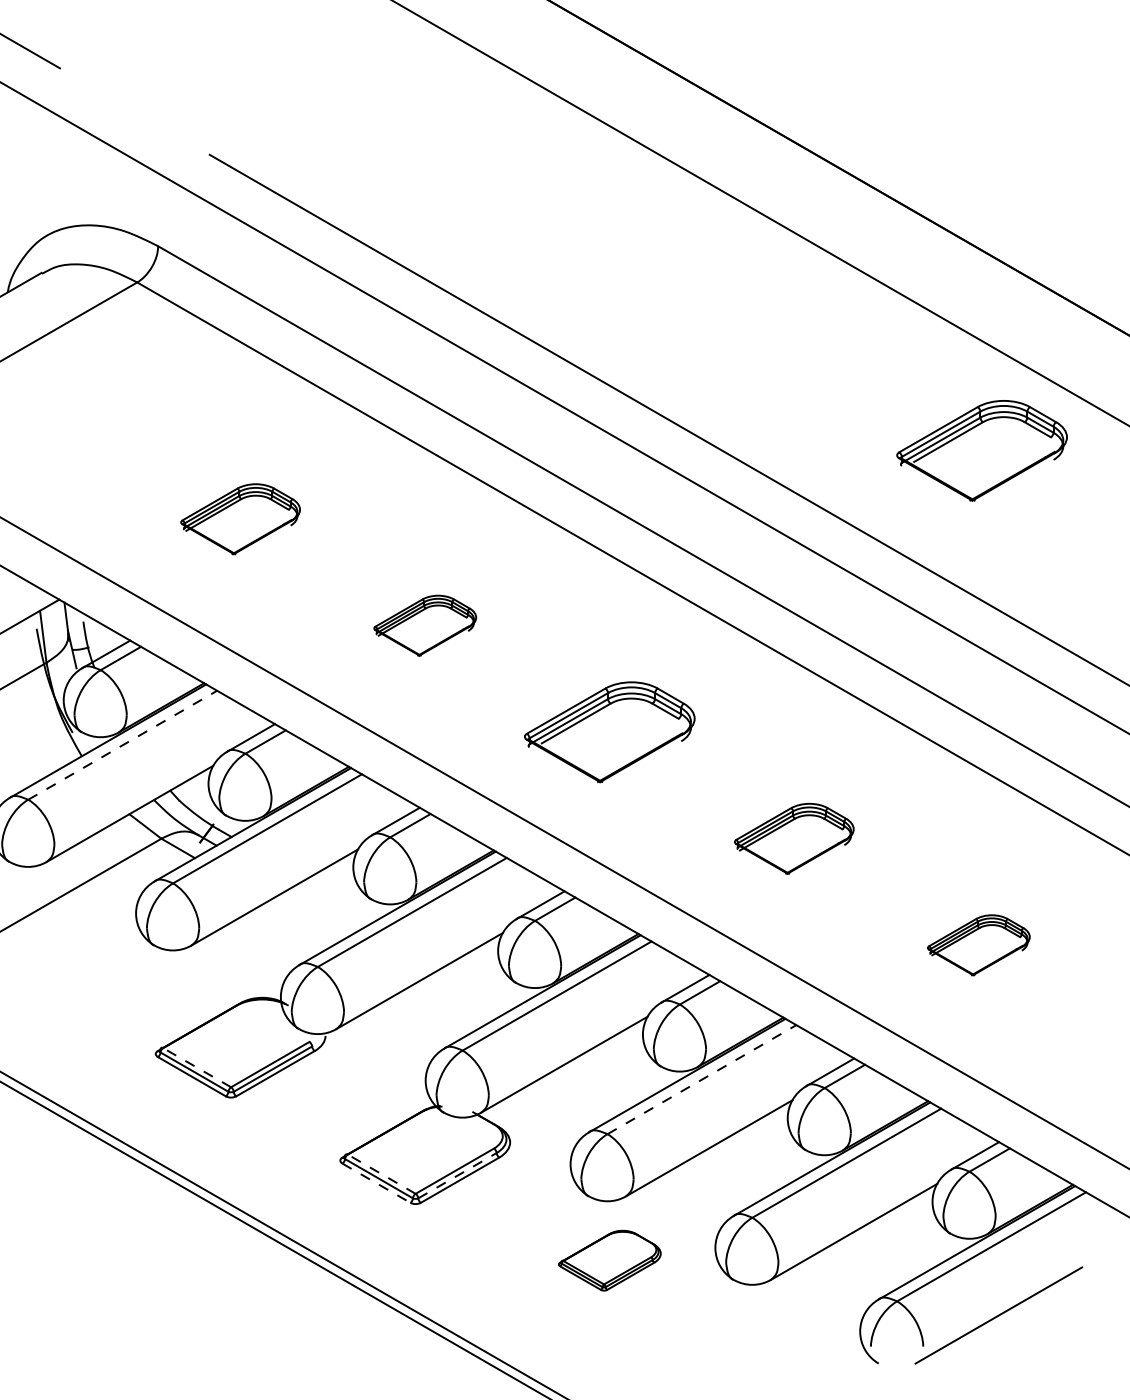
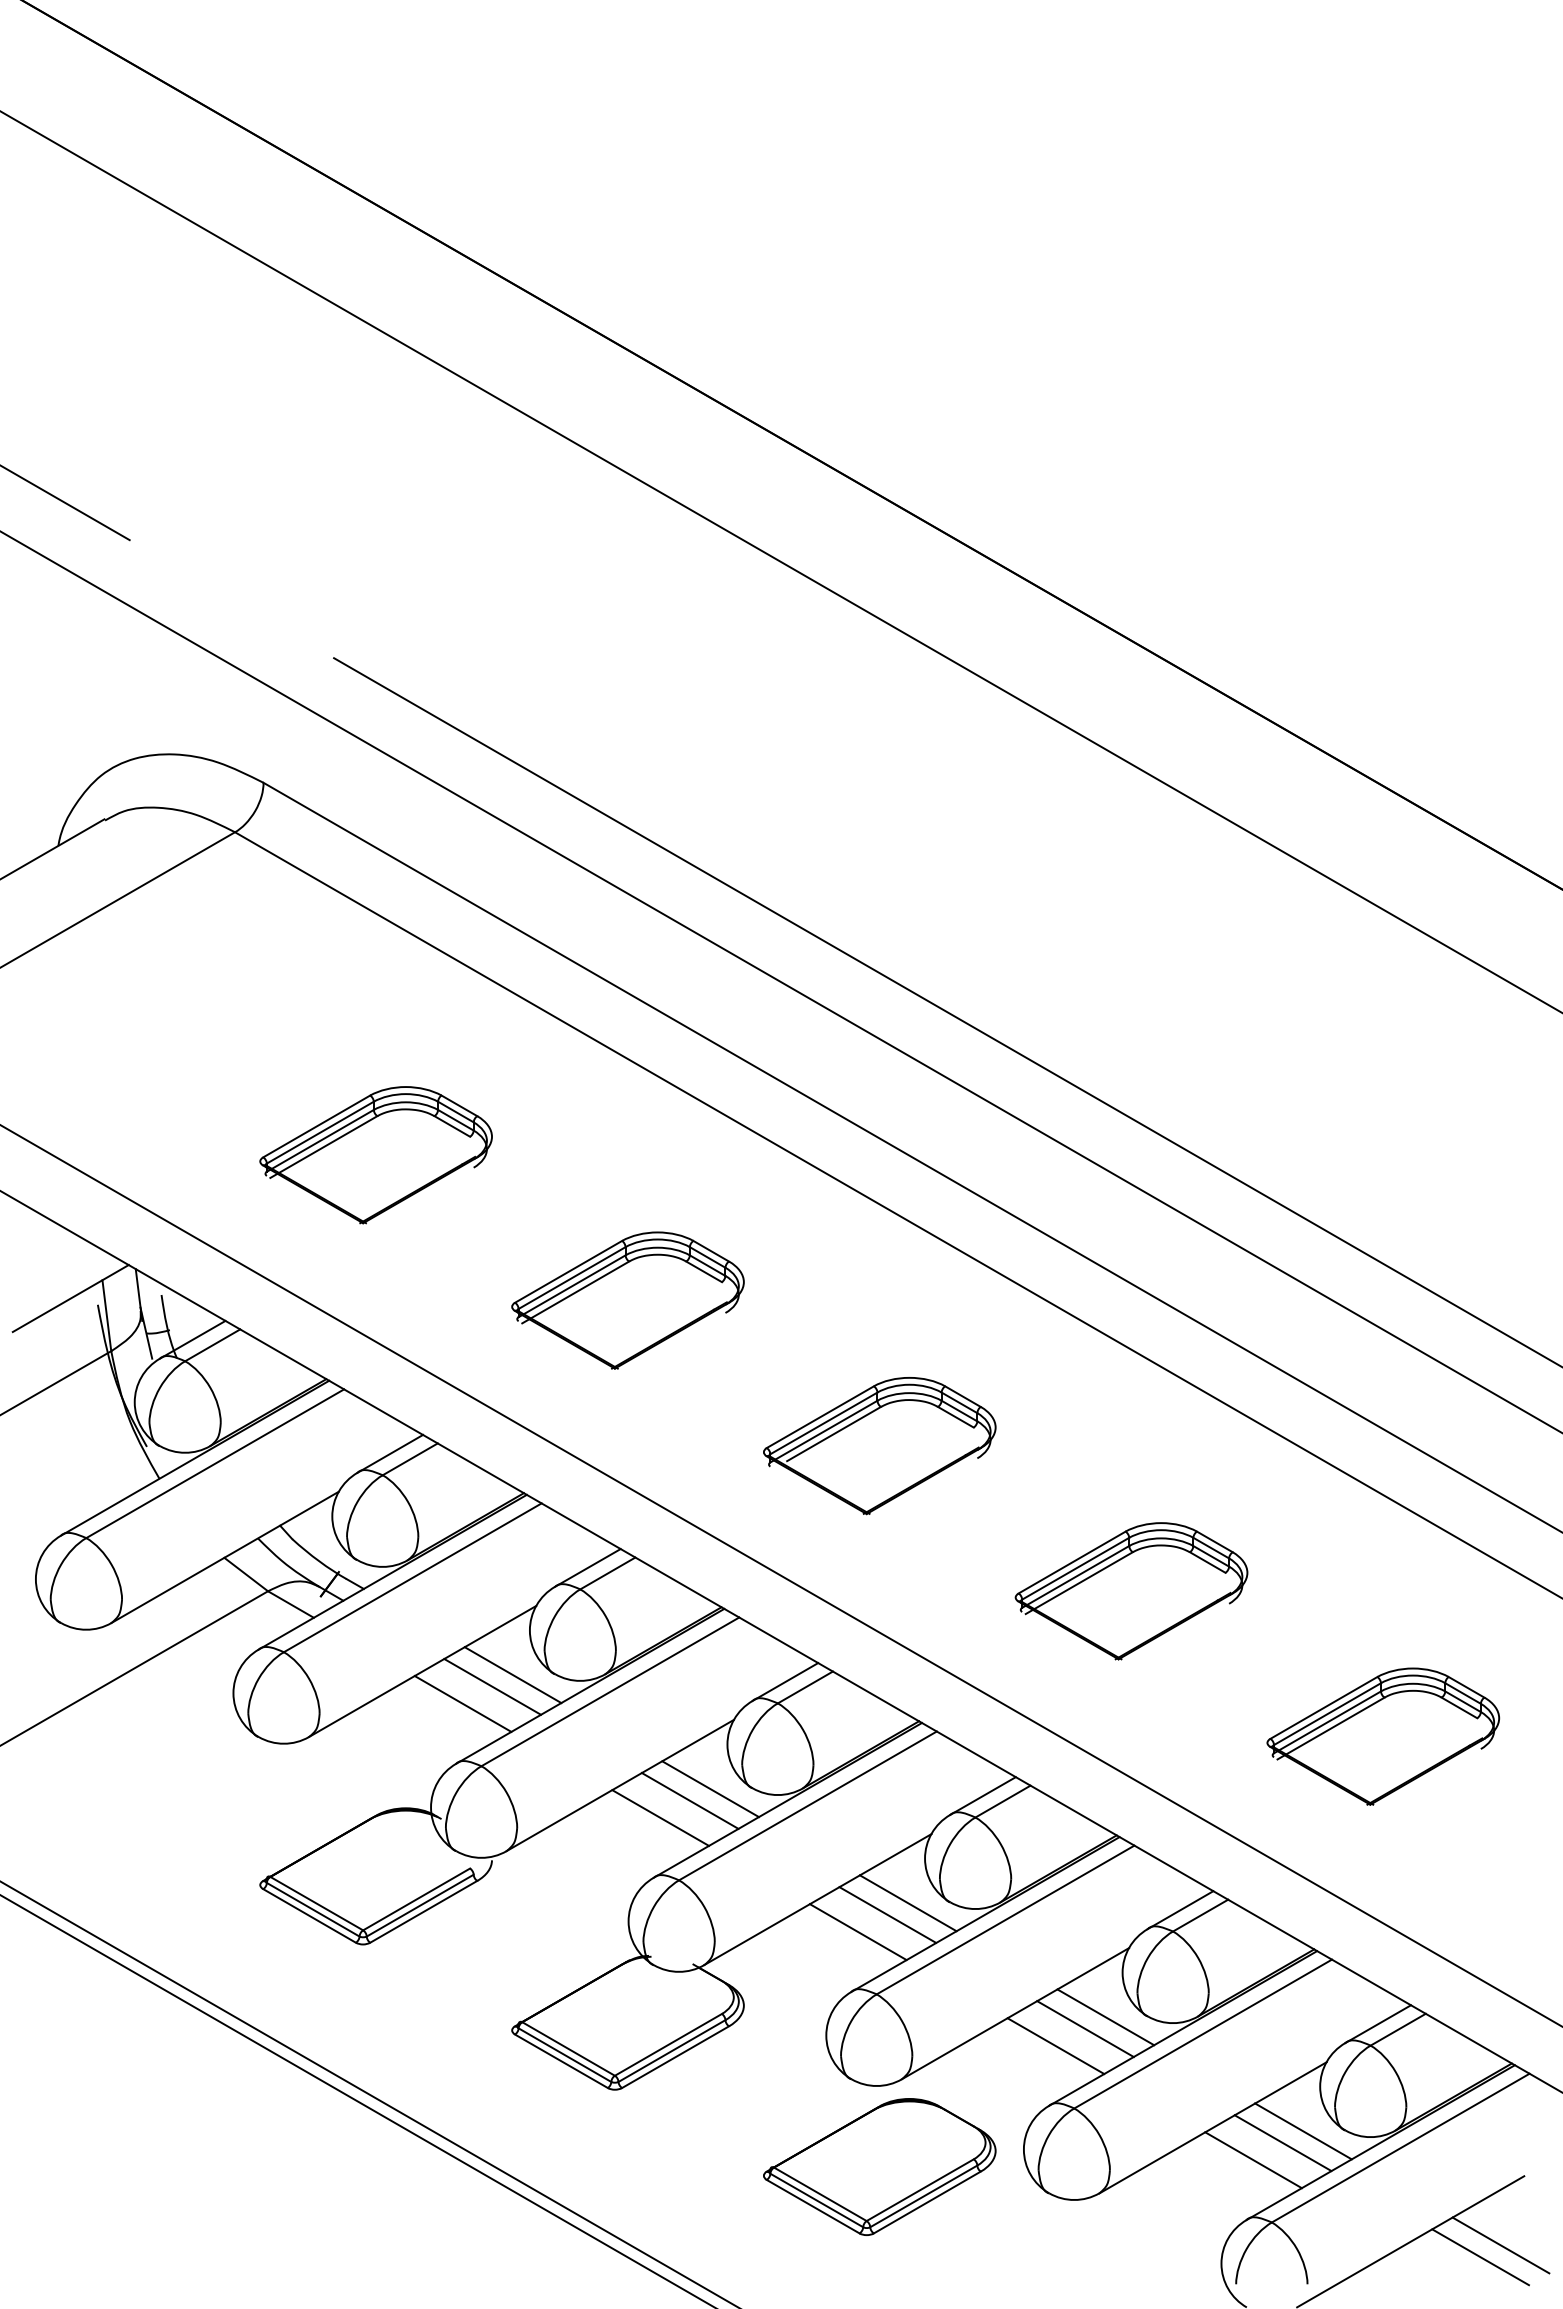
part: (981, 451) -> (1387, 1062), removed
part: (240, 519) -> (375, 1155), size x1.43
part: (424, 625) -> (627, 1300), size x1.67
line: (122, 745) -> (215, 1463), dashed -> solid
part: (794, 838) -> (1131, 1591), size x1.43
line: (340, 900) -> (512, 1675), added
line: (325, 908) -> (492, 1686), added
line: (303, 920) -> (462, 1703), added
part: (978, 945) -> (1383, 1736), size x1.67
line: (485, 984) -> (710, 1789), added
line: (470, 992) -> (689, 1800), added
line: (449, 1004) -> (660, 1817), added
line: (196, 1067) -> (316, 1903), dashed -> solid
line: (630, 1067) -> (907, 1903), added
line: (615, 1075) -> (887, 1914), added
line: (701, 1079) -> (1005, 1919), dashed -> solid
line: (593, 1088) -> (857, 1932), added
line: (775, 1151) -> (1105, 2017), added
line: (760, 1159) -> (1085, 2029), added
line: (738, 1172) -> (1055, 2046), added
line: (381, 1173) -> (568, 2048), dashed -> solid
line: (457, 1176) -> (671, 2051), dashed -> solid
line: (376, 1183) -> (561, 2061), dashed -> solid
line: (920, 1234) -> (1303, 2131), added
line: (904, 1243) -> (1282, 2143), added
line: (883, 1255) -> (1253, 2160), added
part: (609, 1260) -> (879, 2166), size x1.67
line: (1064, 1318) -> (1500, 2245), added
line: (1050, 1327) -> (1480, 2257), added

